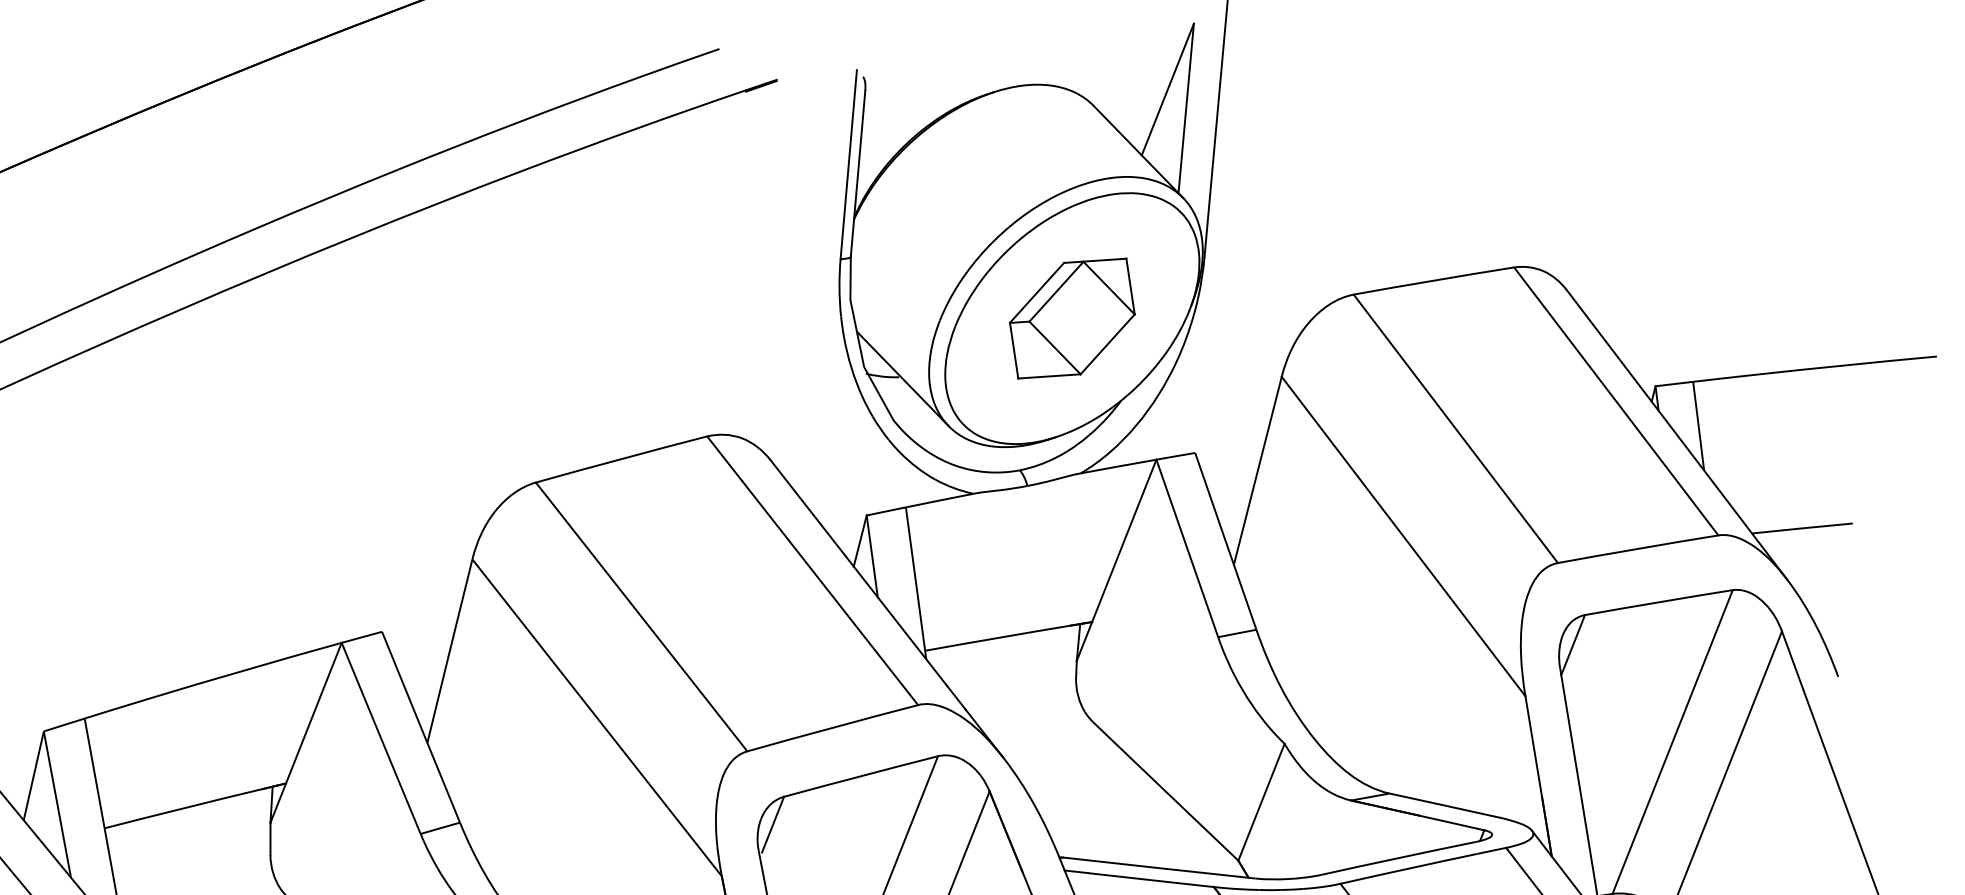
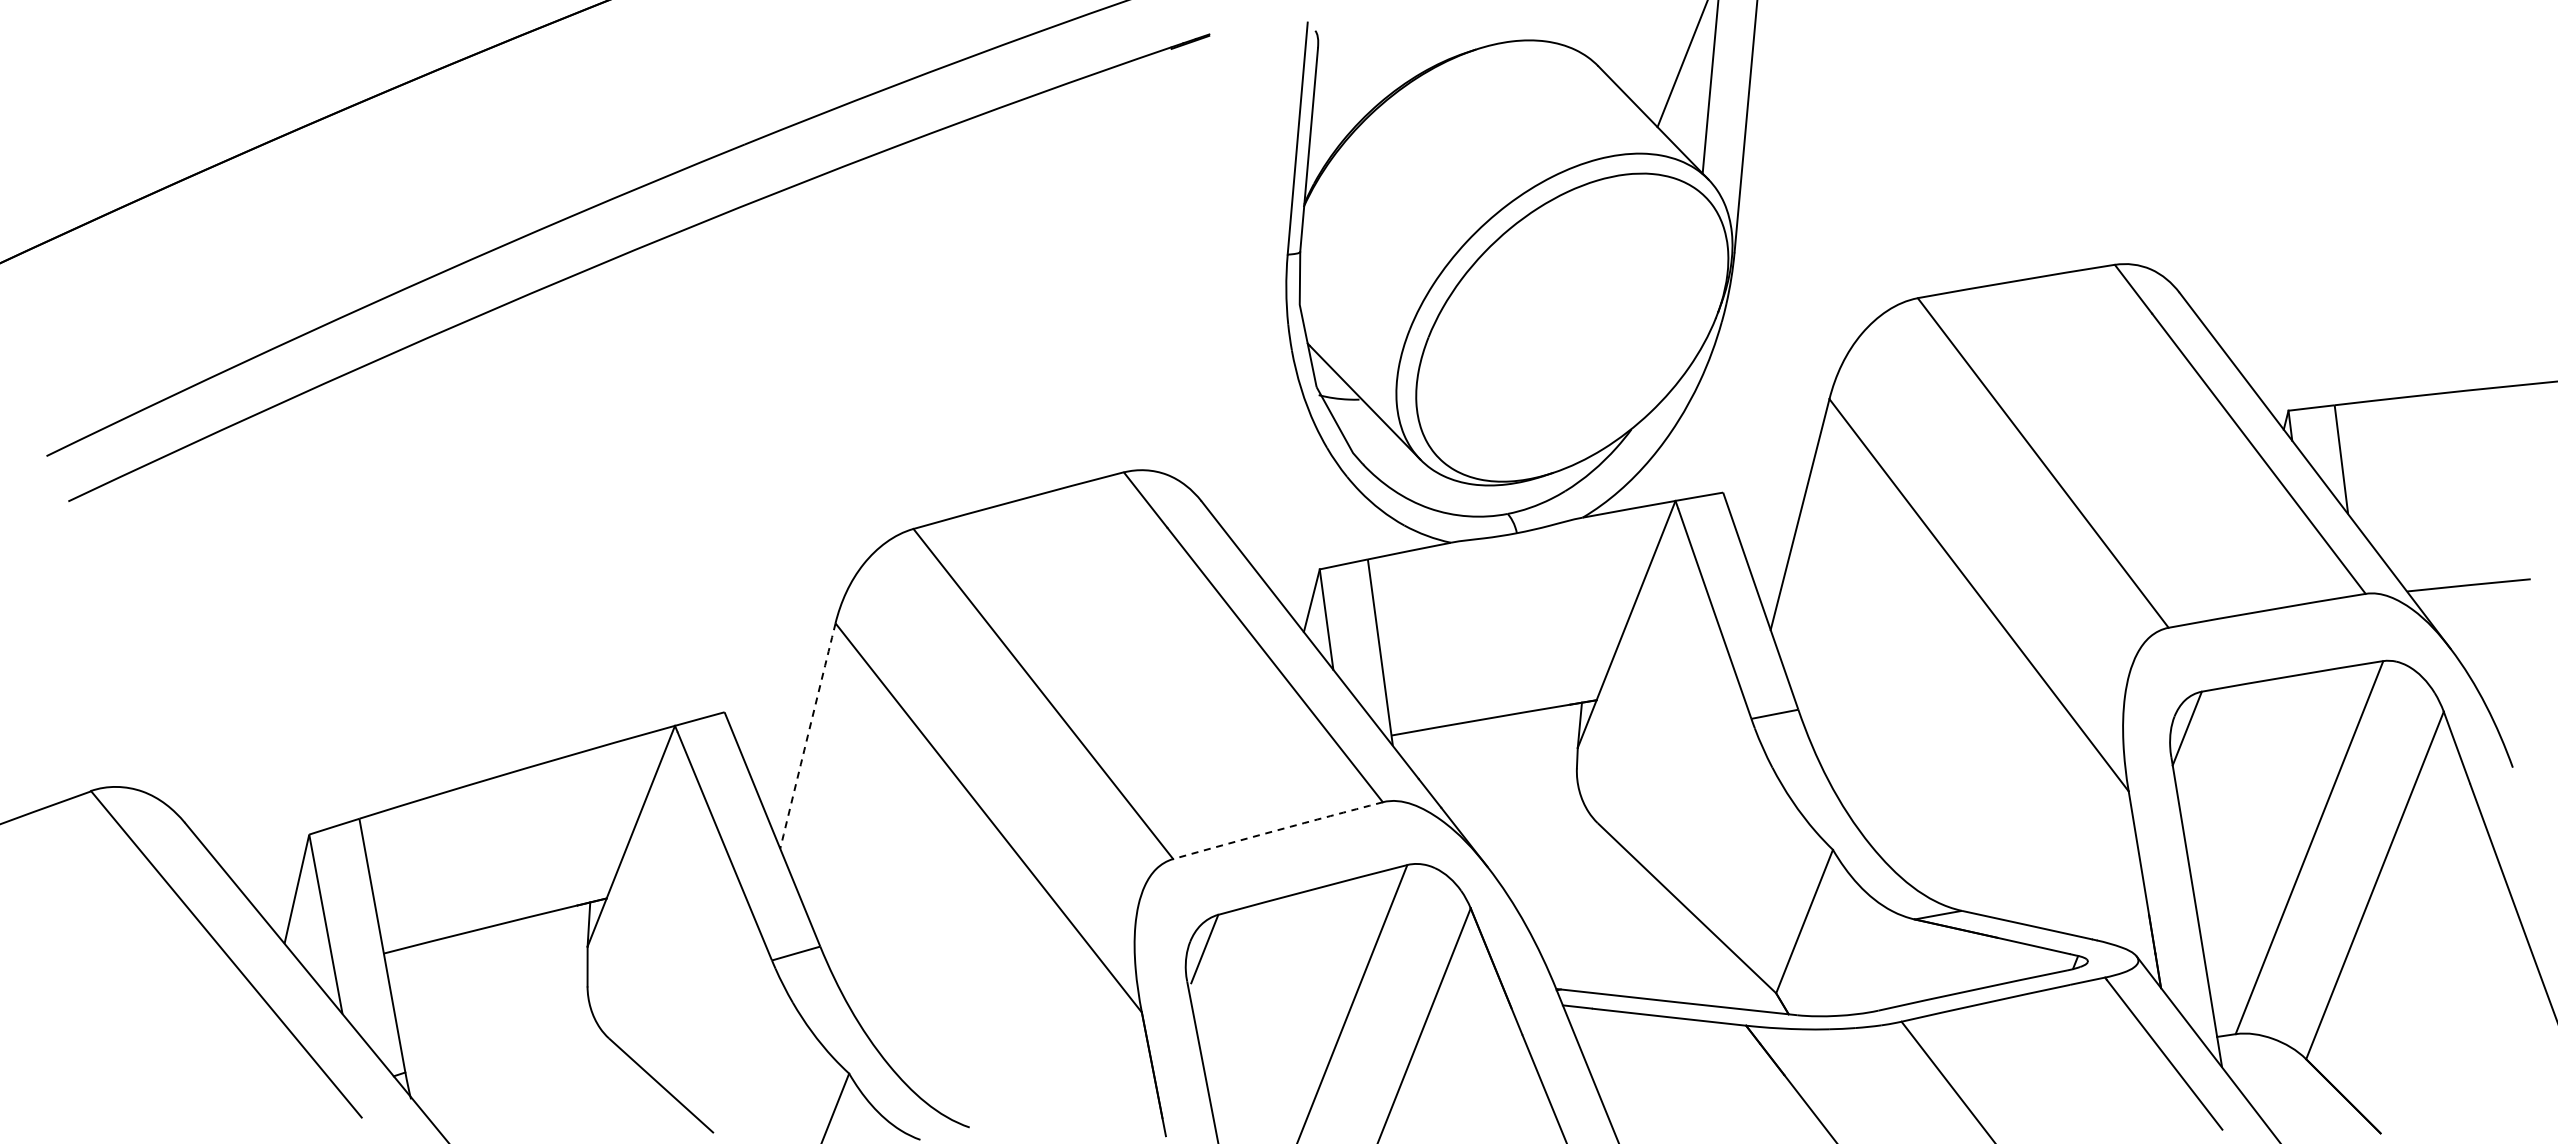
part: (1072, 318) -> (1572, 327), removed
arc: (449, 651) -> (807, 736), solid -> dashed
arc: (832, 728) -> (1277, 830), solid -> dashed

